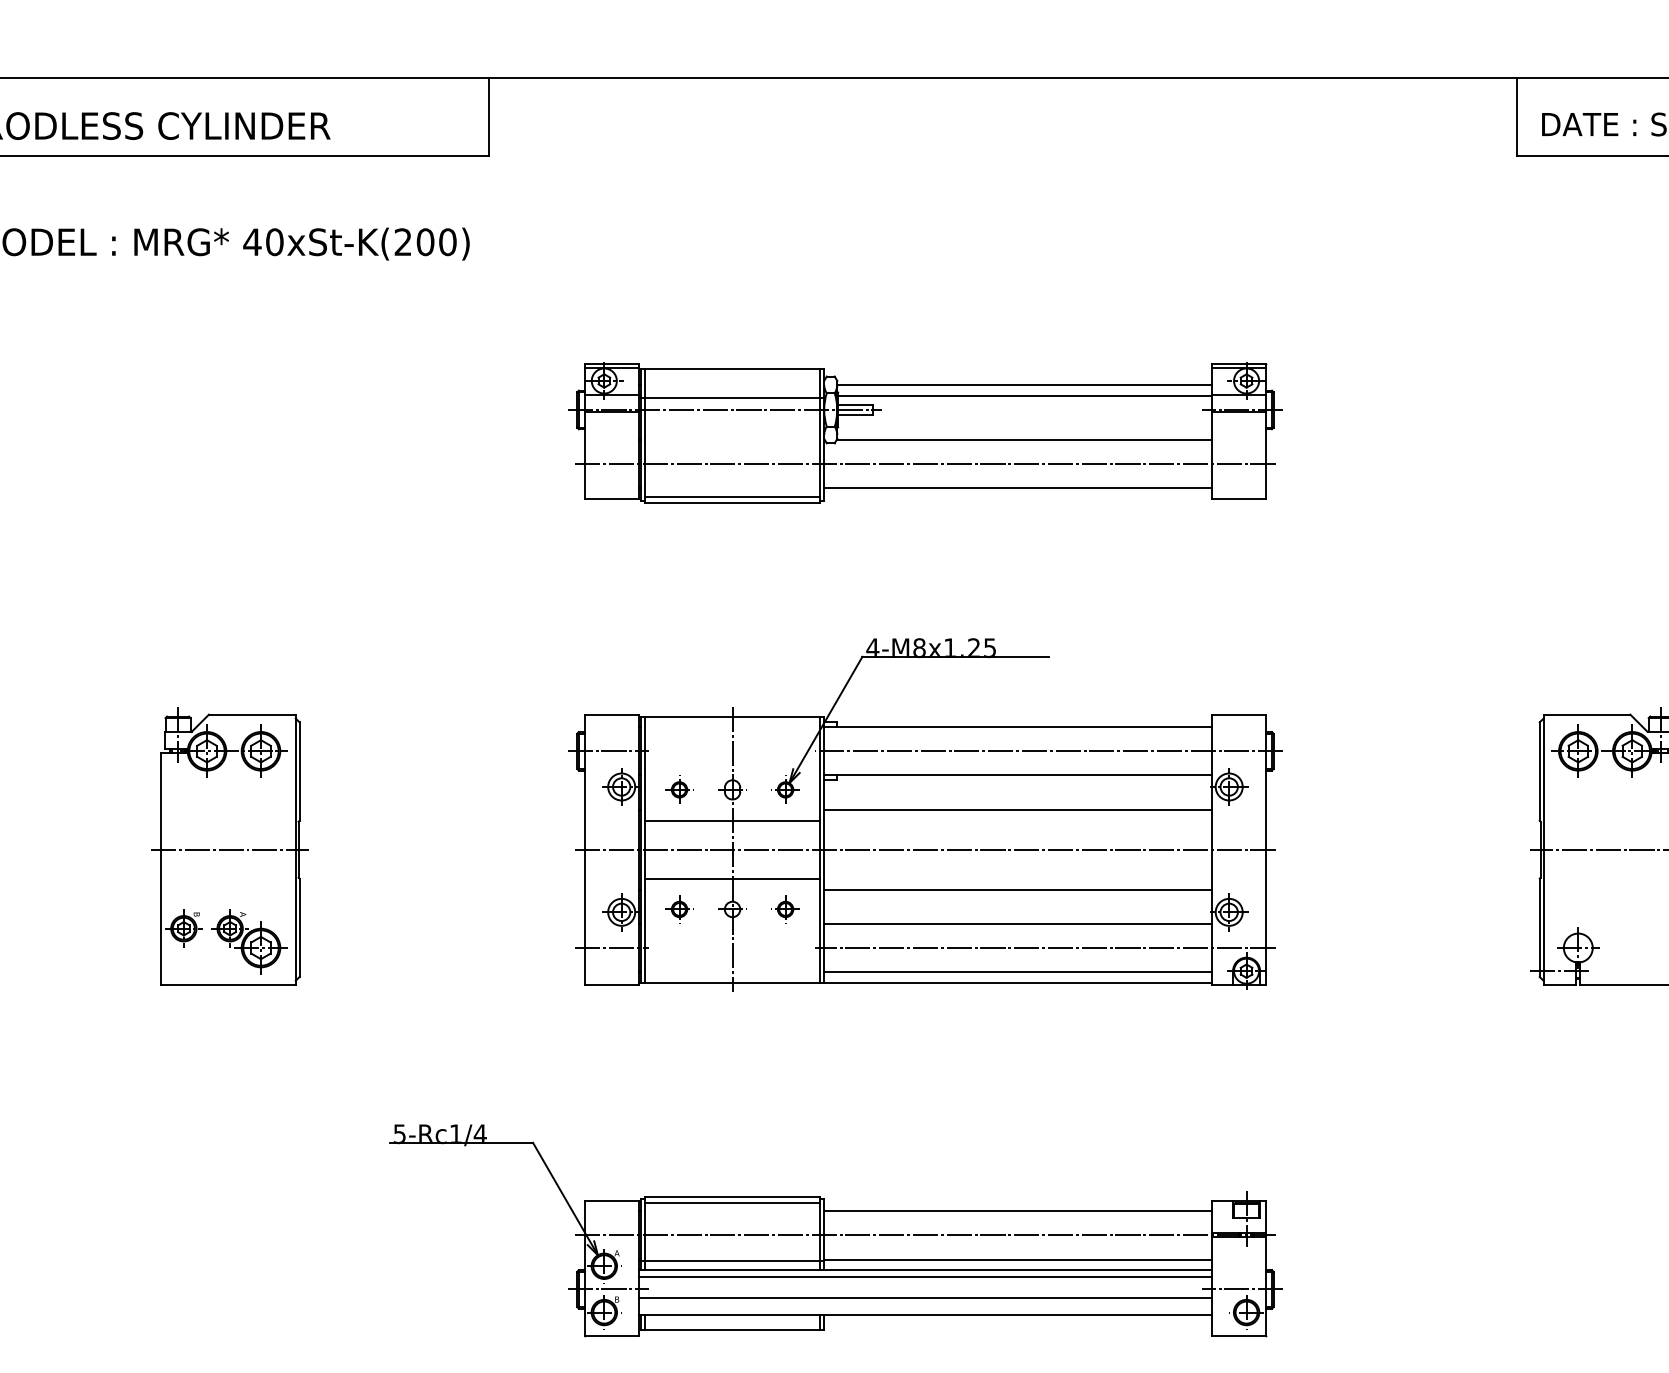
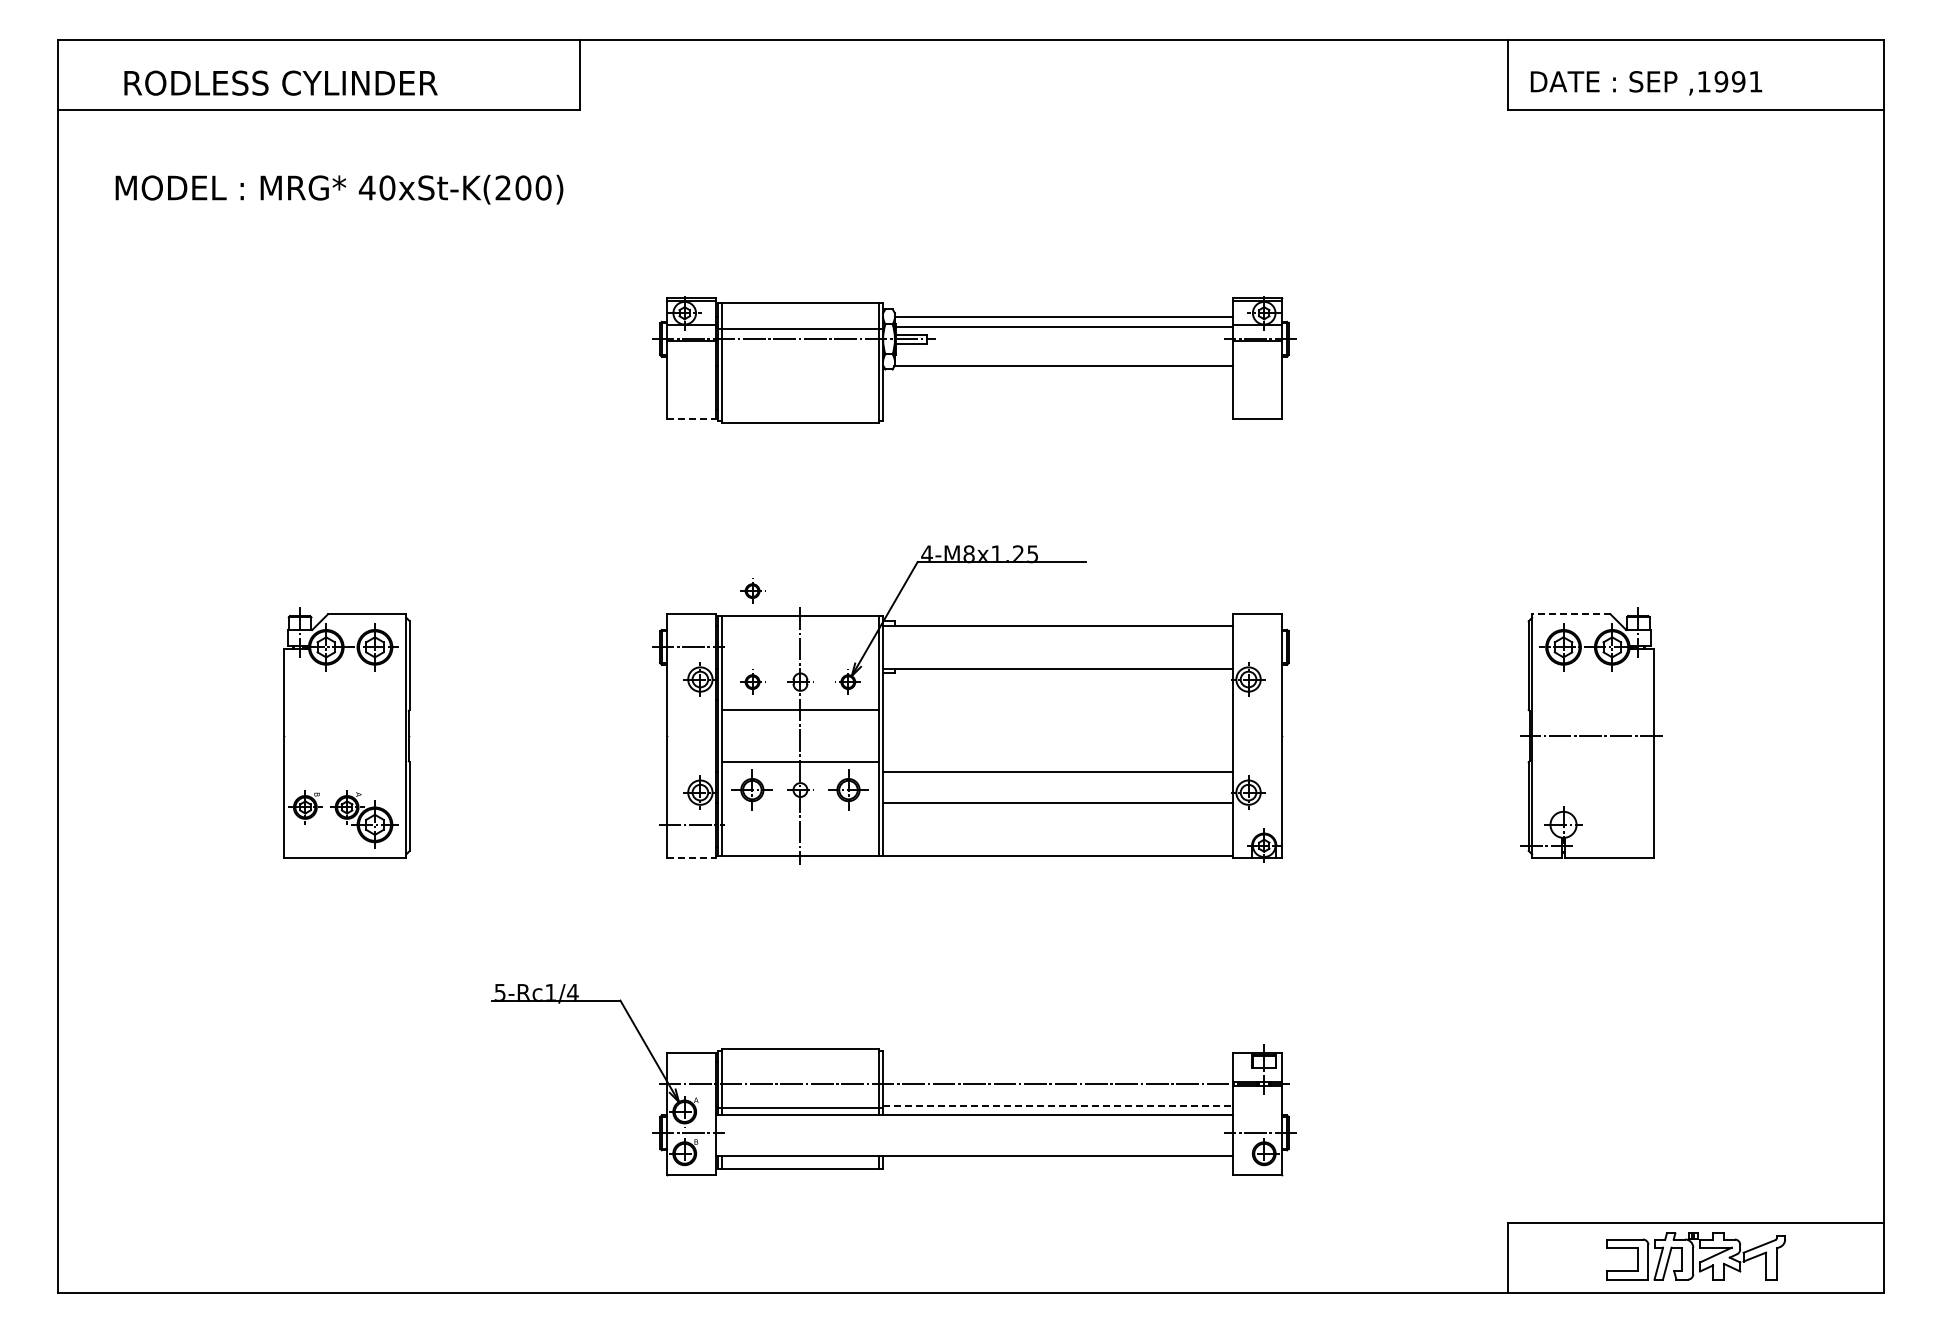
line: (925, 464) -> (974, 388), removed
line: (1017, 487) -> (1057, 409), removed
line: (732, 496) -> (800, 417), removed
line: (612, 498) -> (692, 419), solid -> dashed
part: (679, 688) -> (752, 590), added
line: (1586, 714) -> (1570, 614), solid -> dashed
line: (1048, 751) -> (1085, 647), removed
line: (1017, 809) -> (1057, 699), removed
line: (229, 850) -> (346, 736), removed
line: (925, 850) -> (974, 736), removed
part: (679, 908) -> (752, 789), size x1.6
part: (784, 908) -> (847, 789), size x1.6
line: (1045, 947) -> (1082, 824), removed
line: (1017, 972) -> (1057, 846), removed
line: (612, 984) -> (692, 857), solid -> dashed
line: (732, 1202) -> (800, 1054), removed
line: (1017, 1211) -> (1057, 1062), removed
line: (1018, 1259) -> (1058, 1105), solid -> dashed
line: (925, 1276) -> (974, 1121), removed
line: (925, 1297) -> (974, 1140), removed

